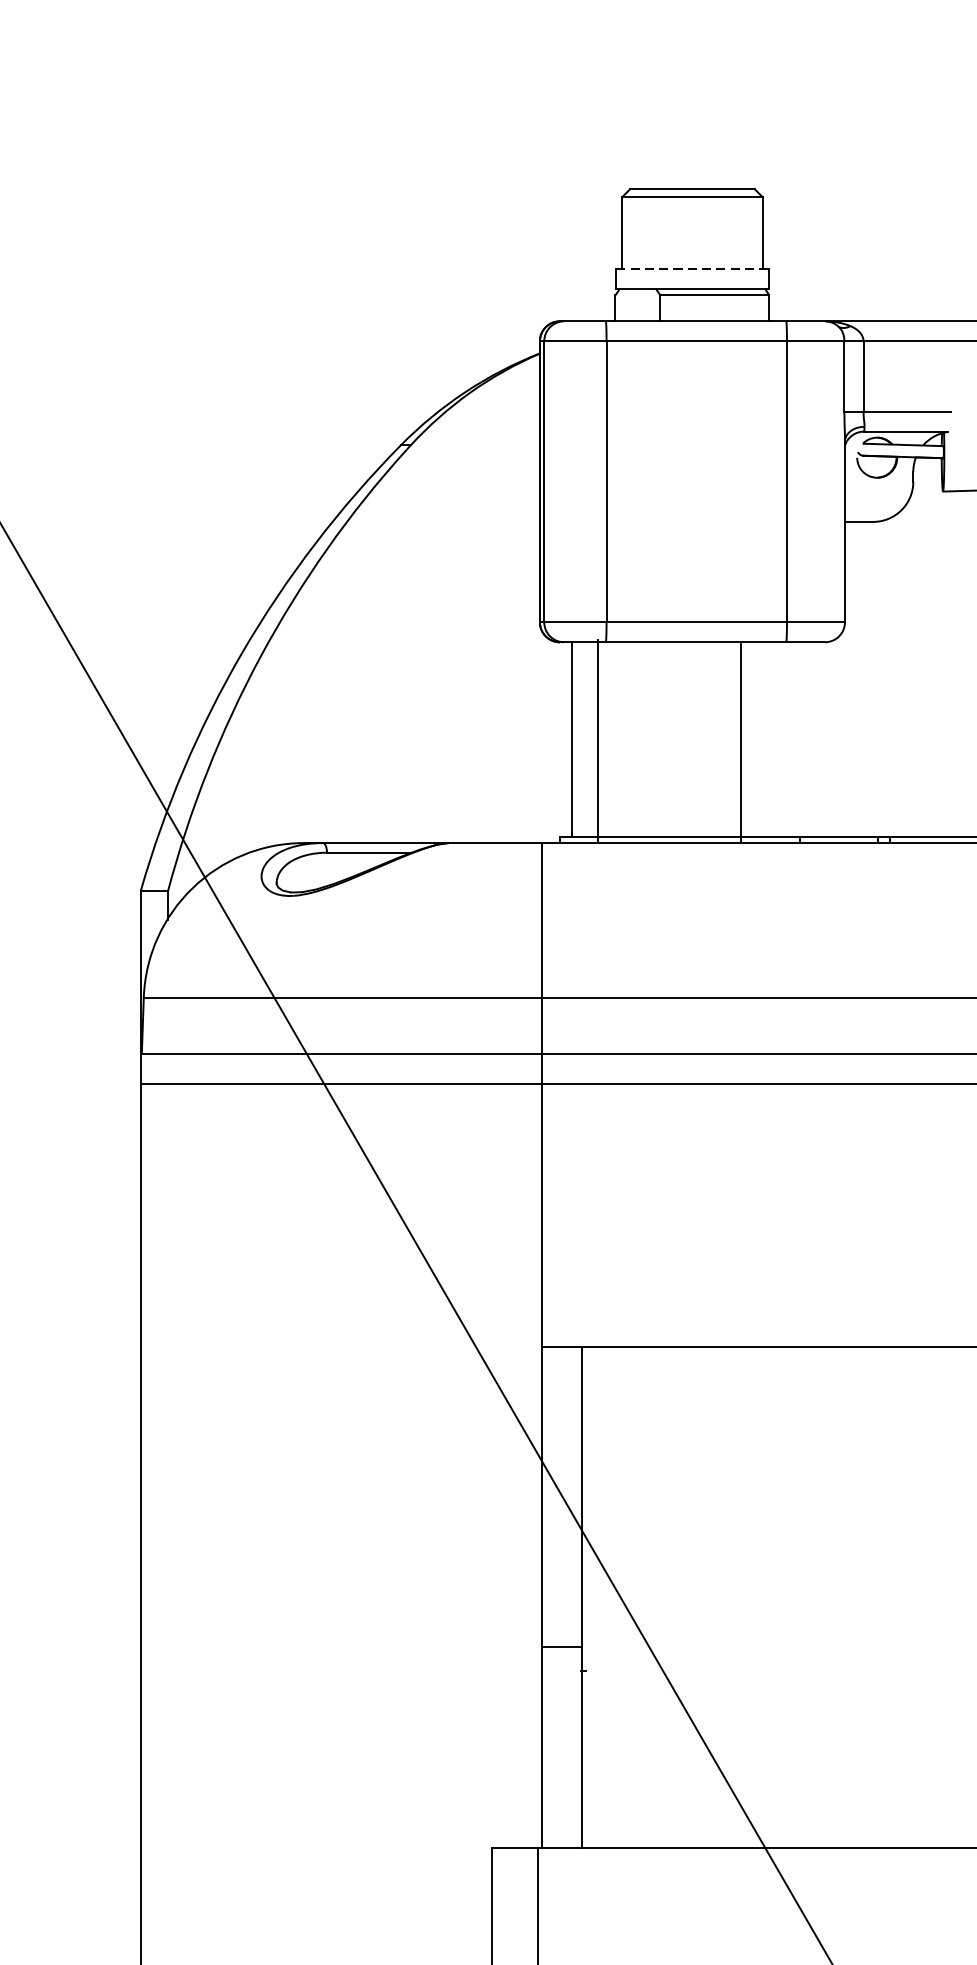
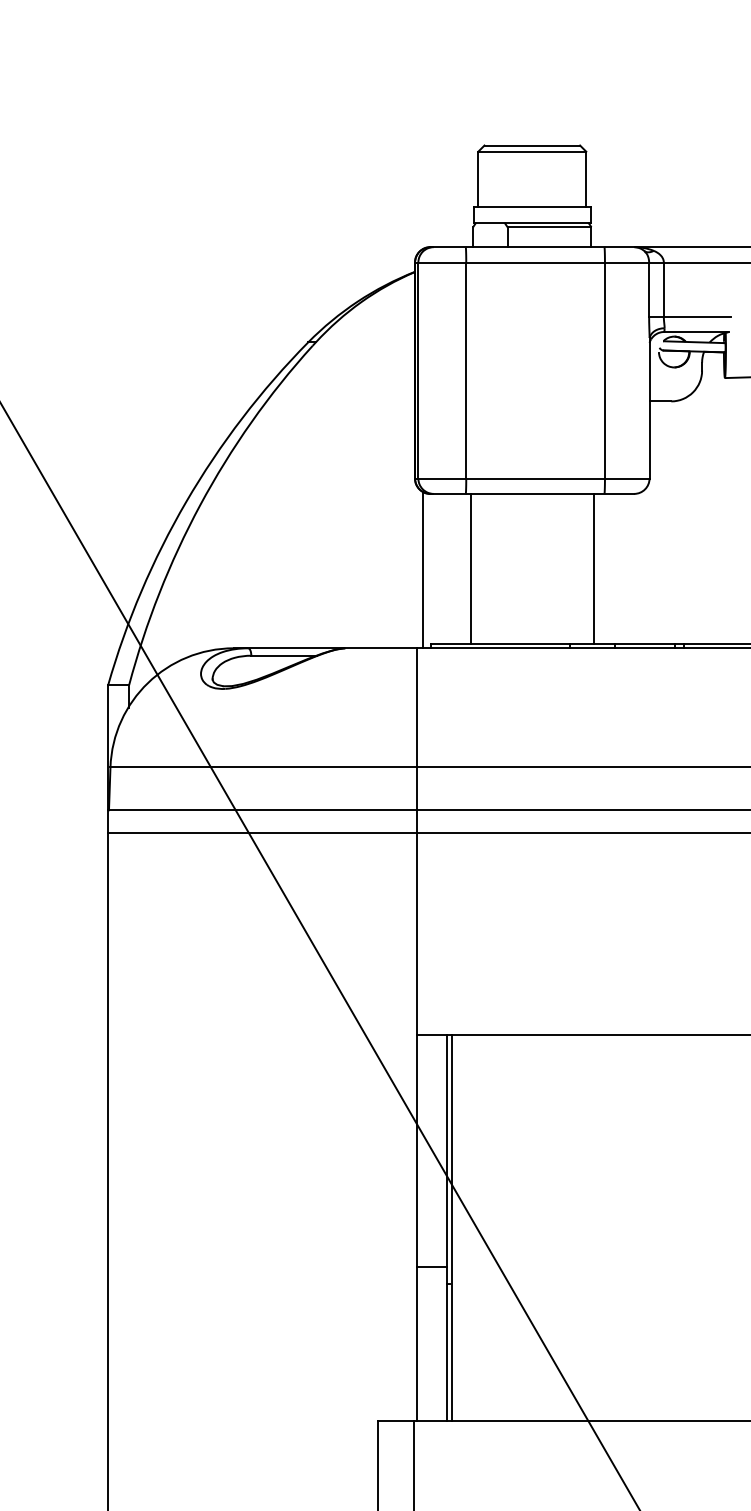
line: (692, 269) -> (532, 207), dashed -> solid
line: (571, 739) -> (470, 568), moved
line: (740, 739) -> (593, 568), moved
line: (597, 740) -> (422, 569), moved
line: (588, 1596) -> (452, 1227), added

